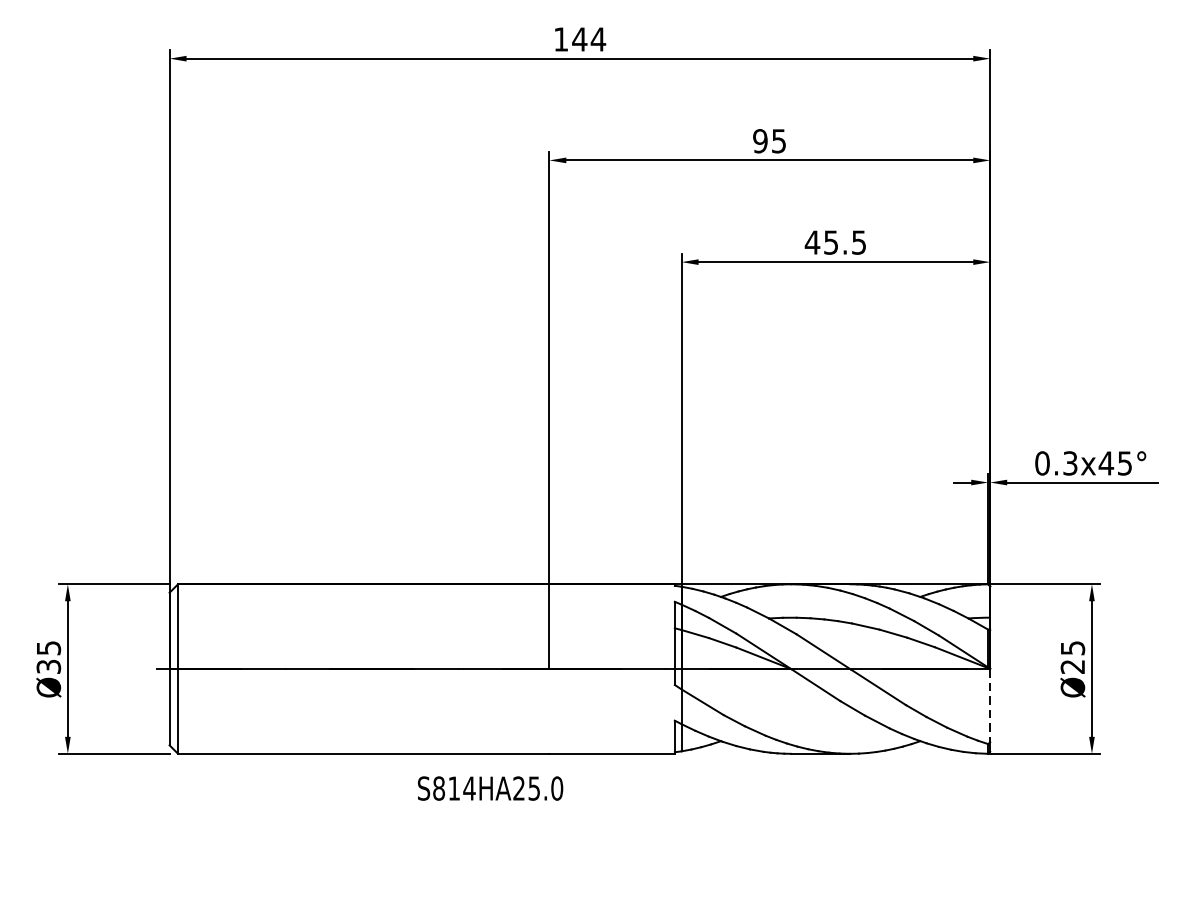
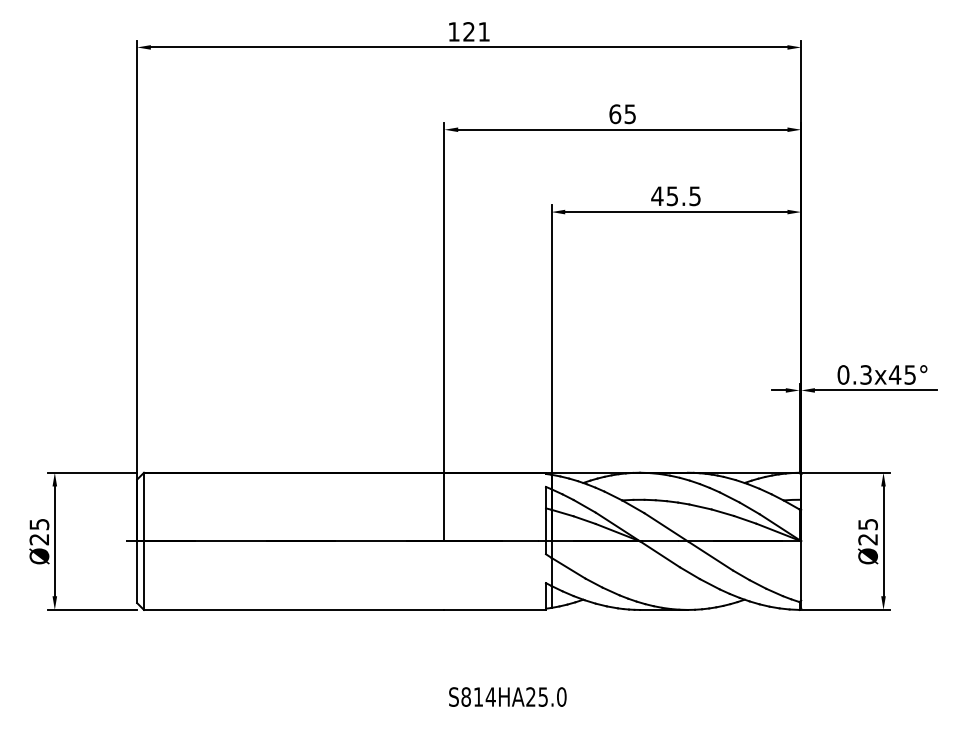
text: (588, 38) -> (476, 31), 144 -> 121
text: (760, 141) -> (615, 114), 95 -> 65
text: (48, 666) -> (39, 539), Ø35 -> Ø25
line: (990, 705) -> (801, 570), dashed -> solid
text: (490, 787) -> (507, 696), moved

